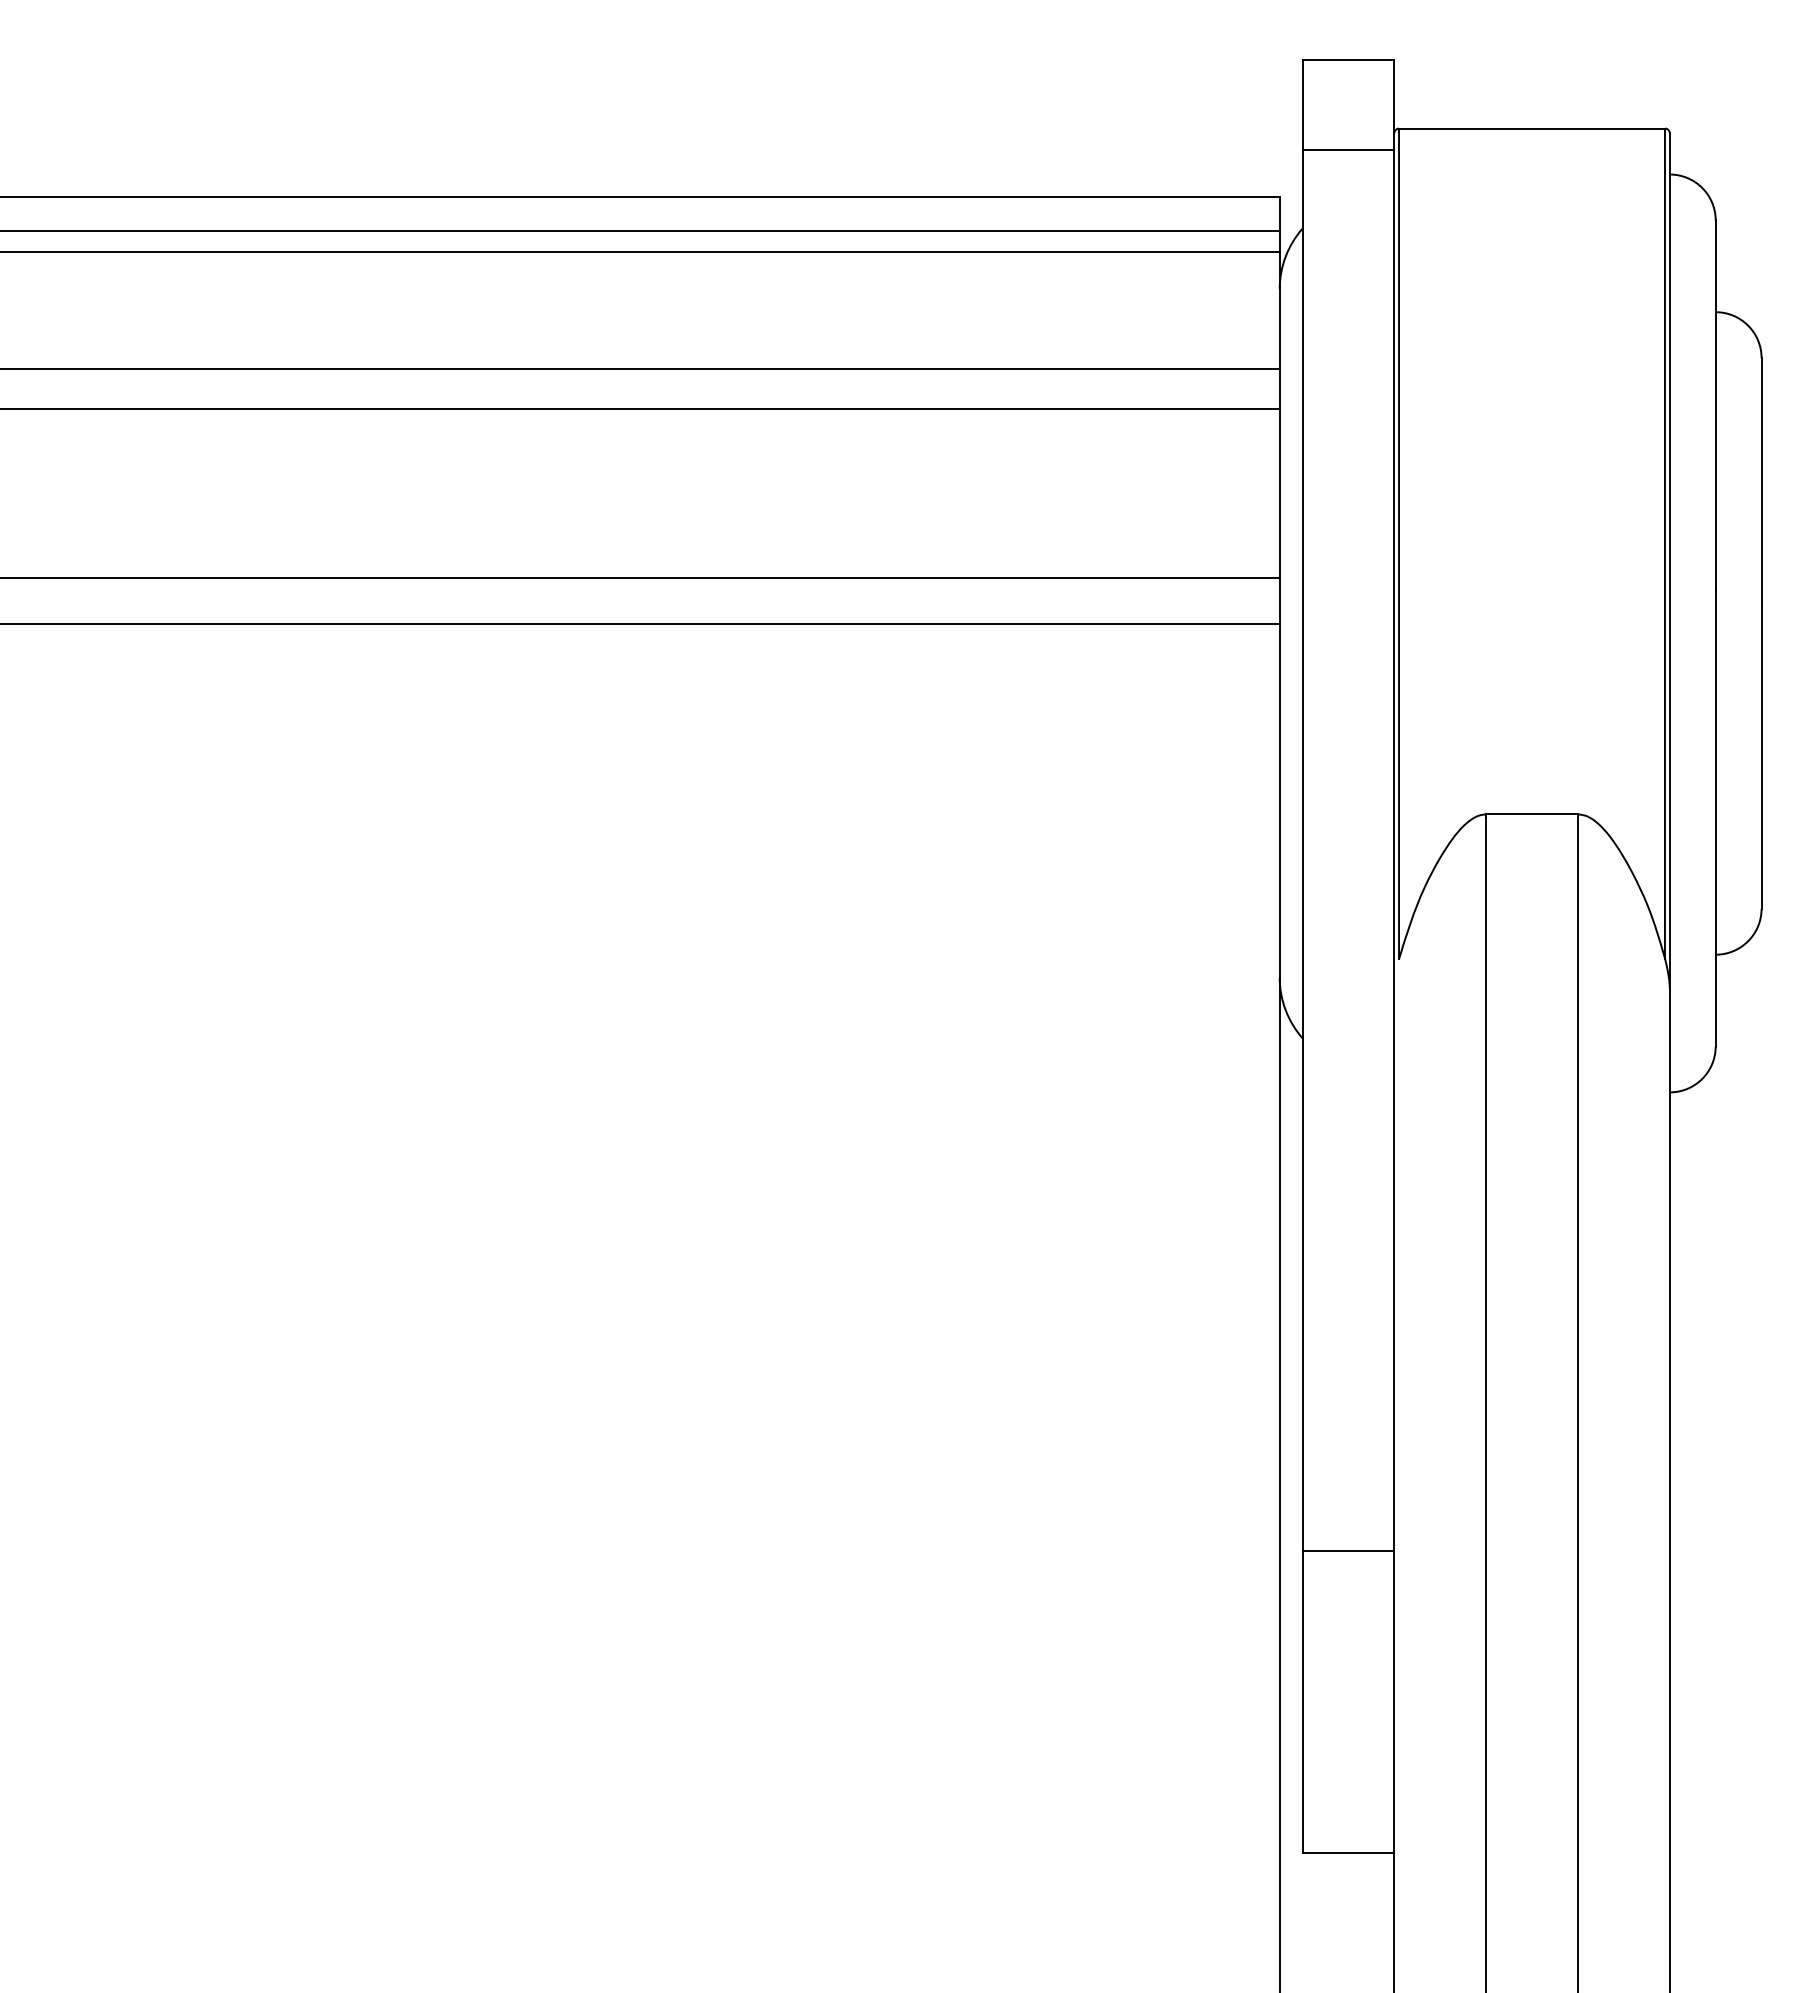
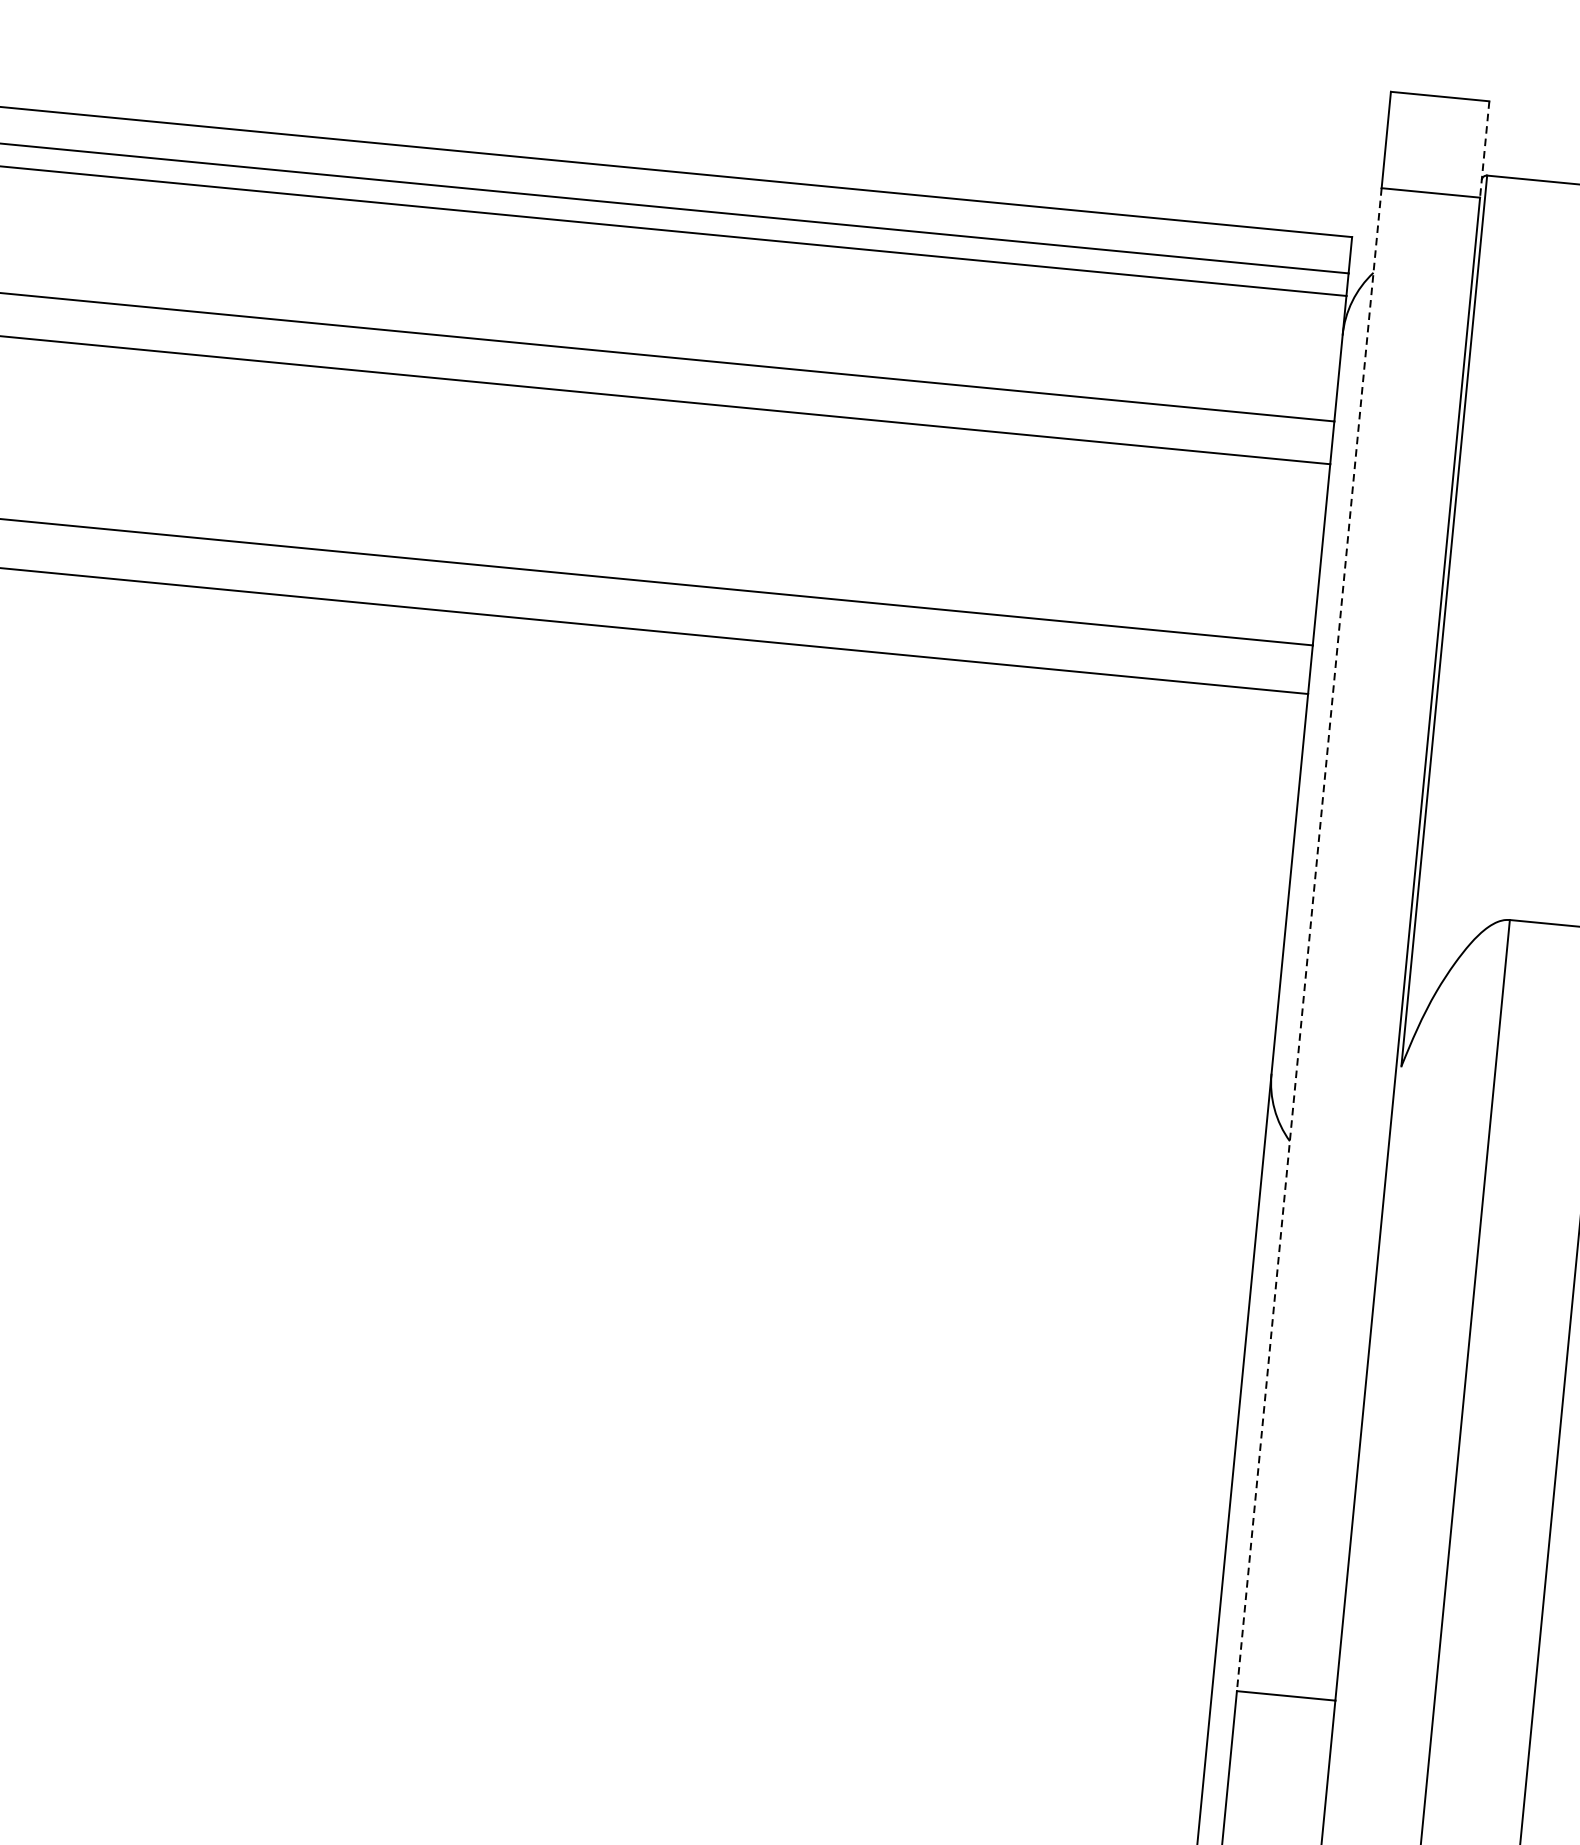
line: (1394, 104) -> (1484, 149), solid -> dashed
line: (1302, 850) -> (1309, 939), solid -> dashed

